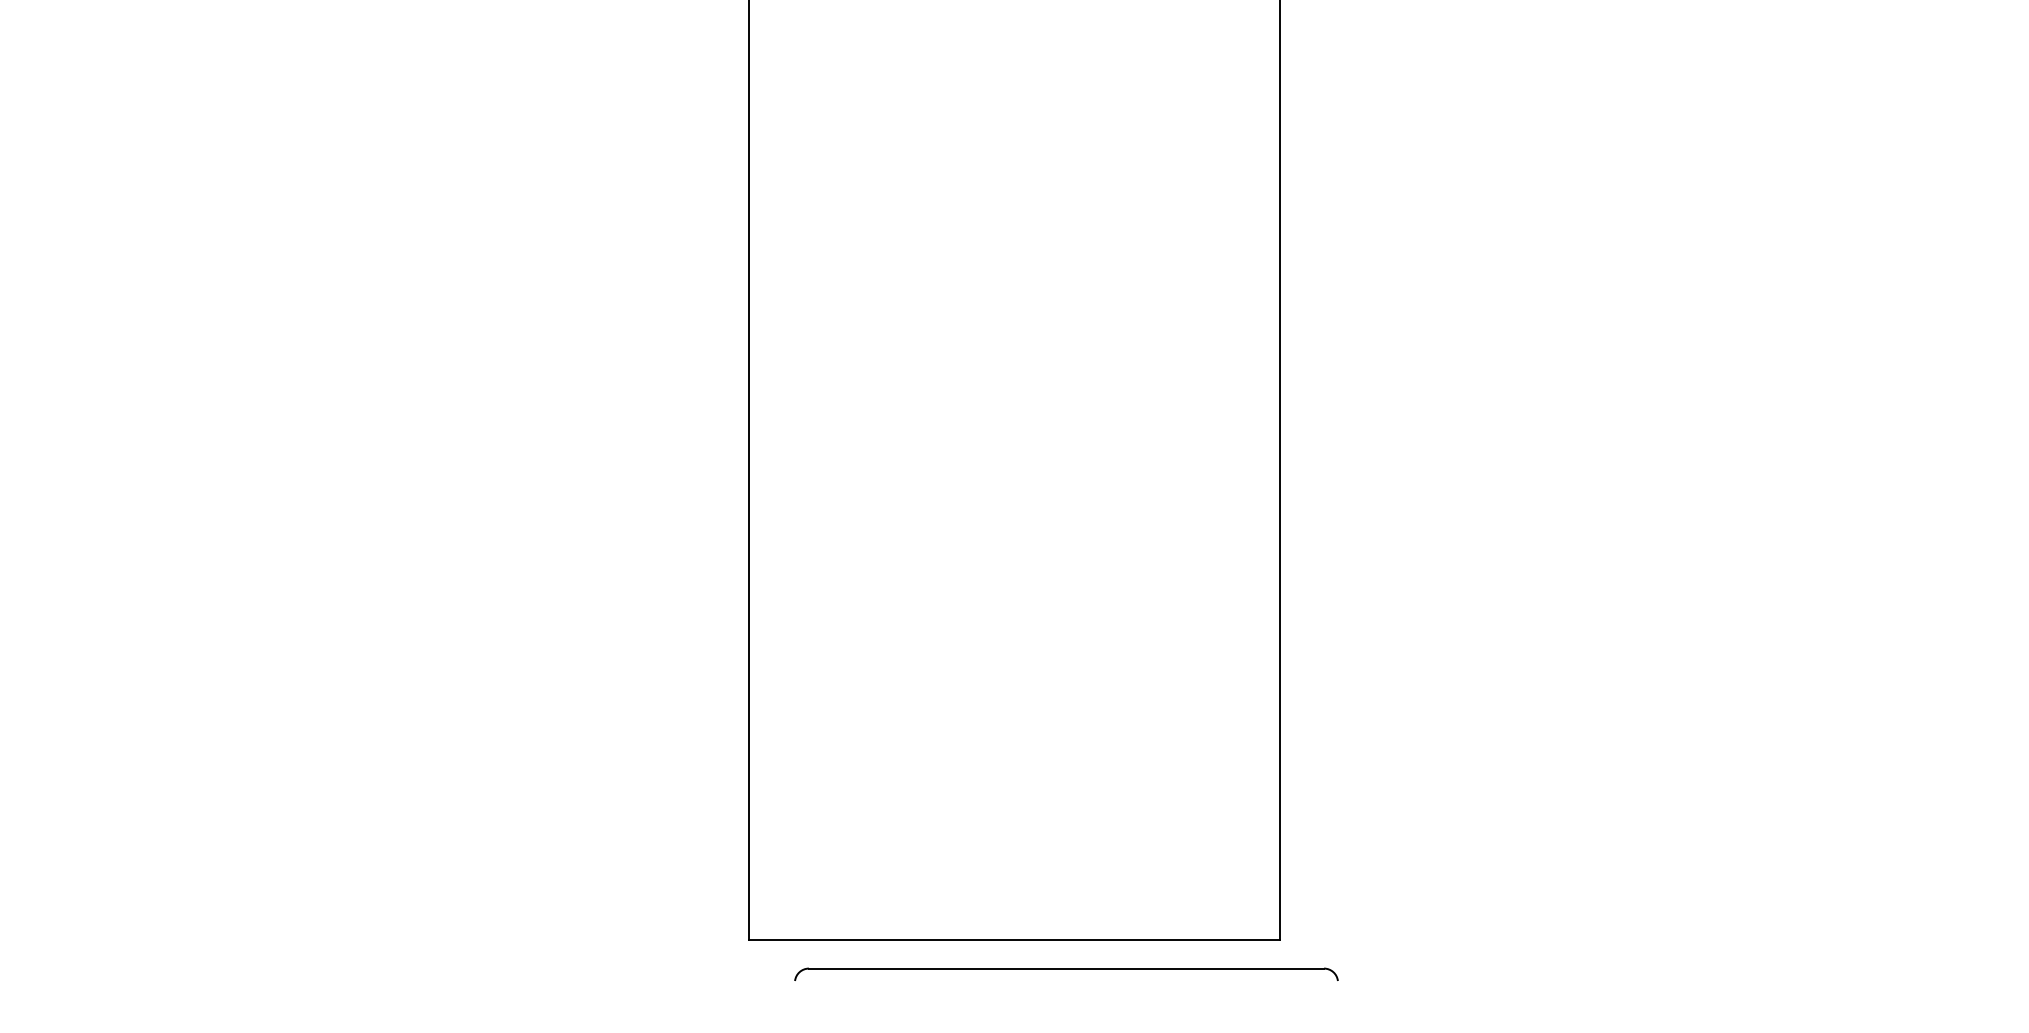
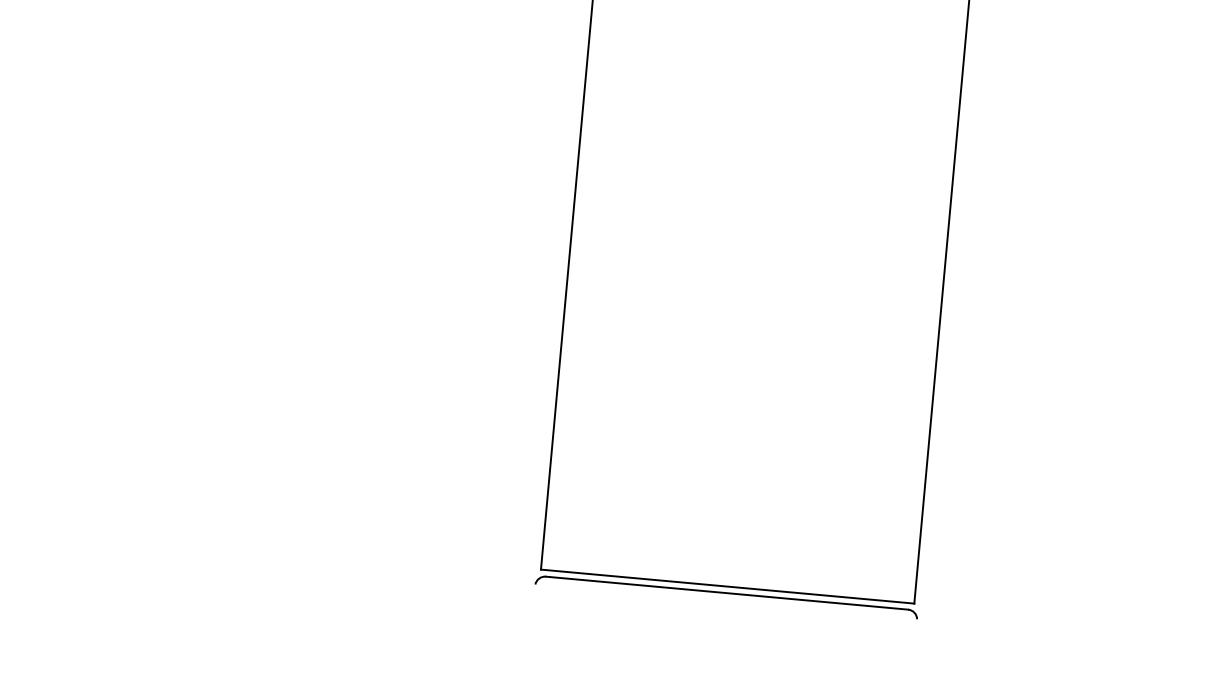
part: (1066, 973) -> (726, 596), moved

